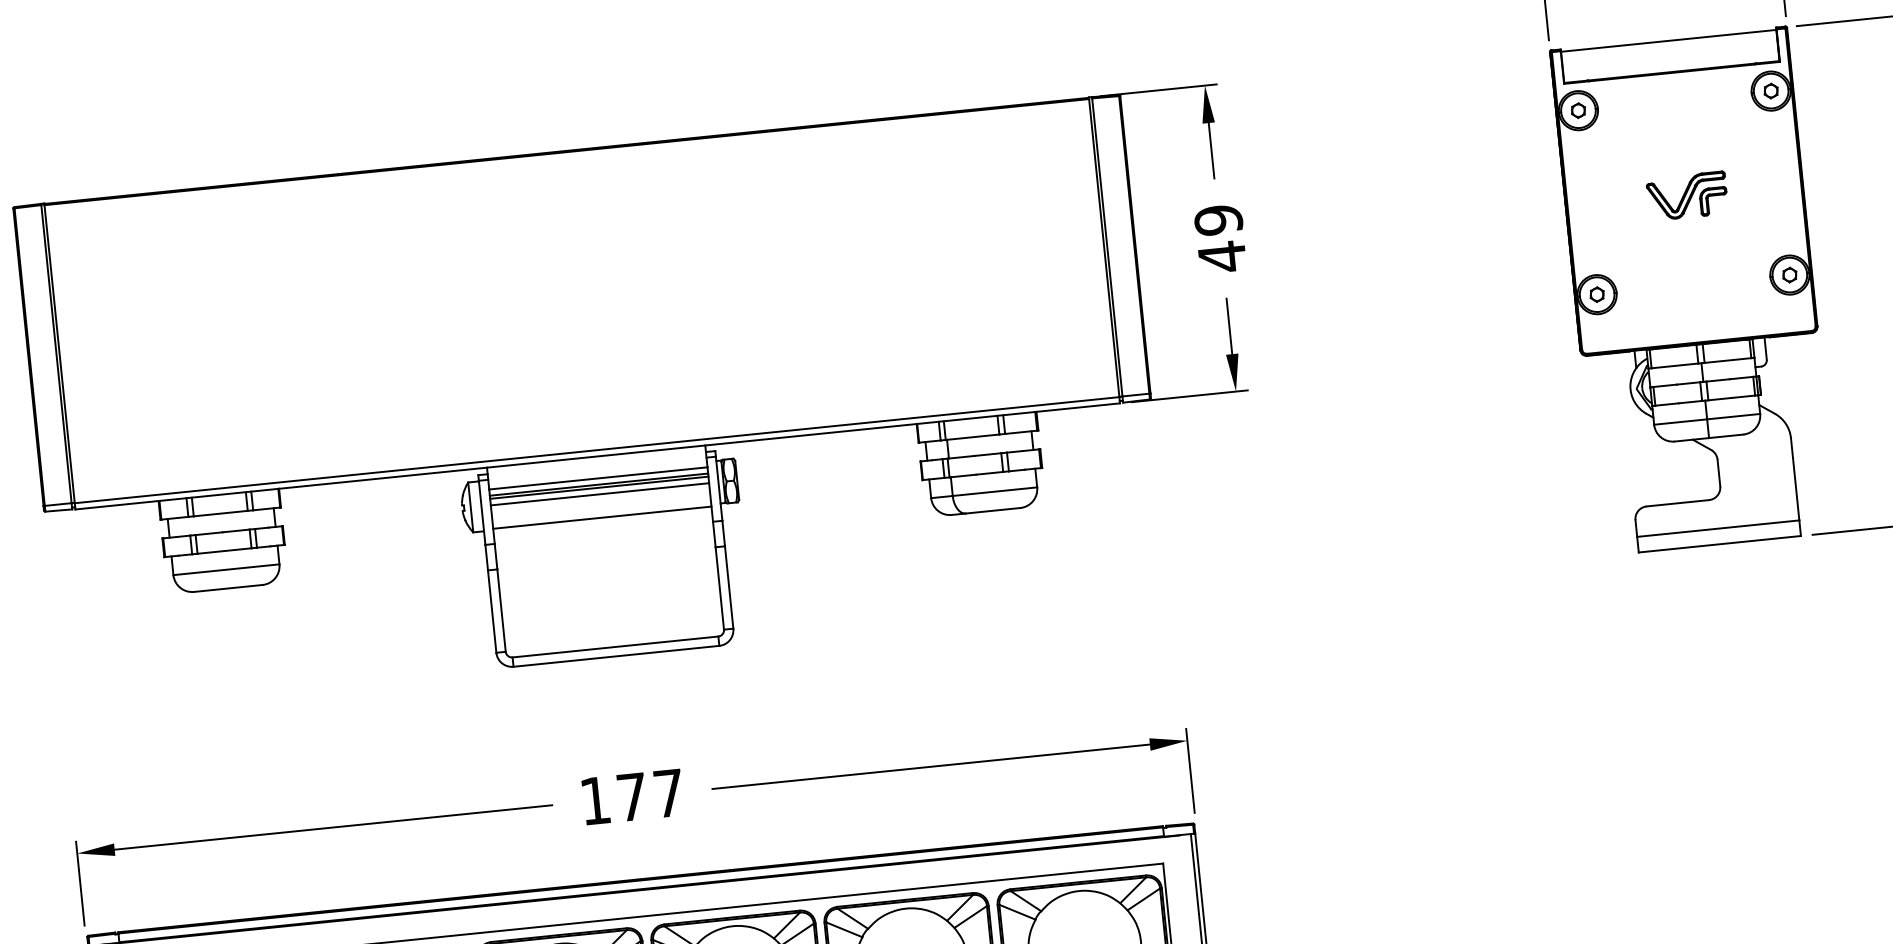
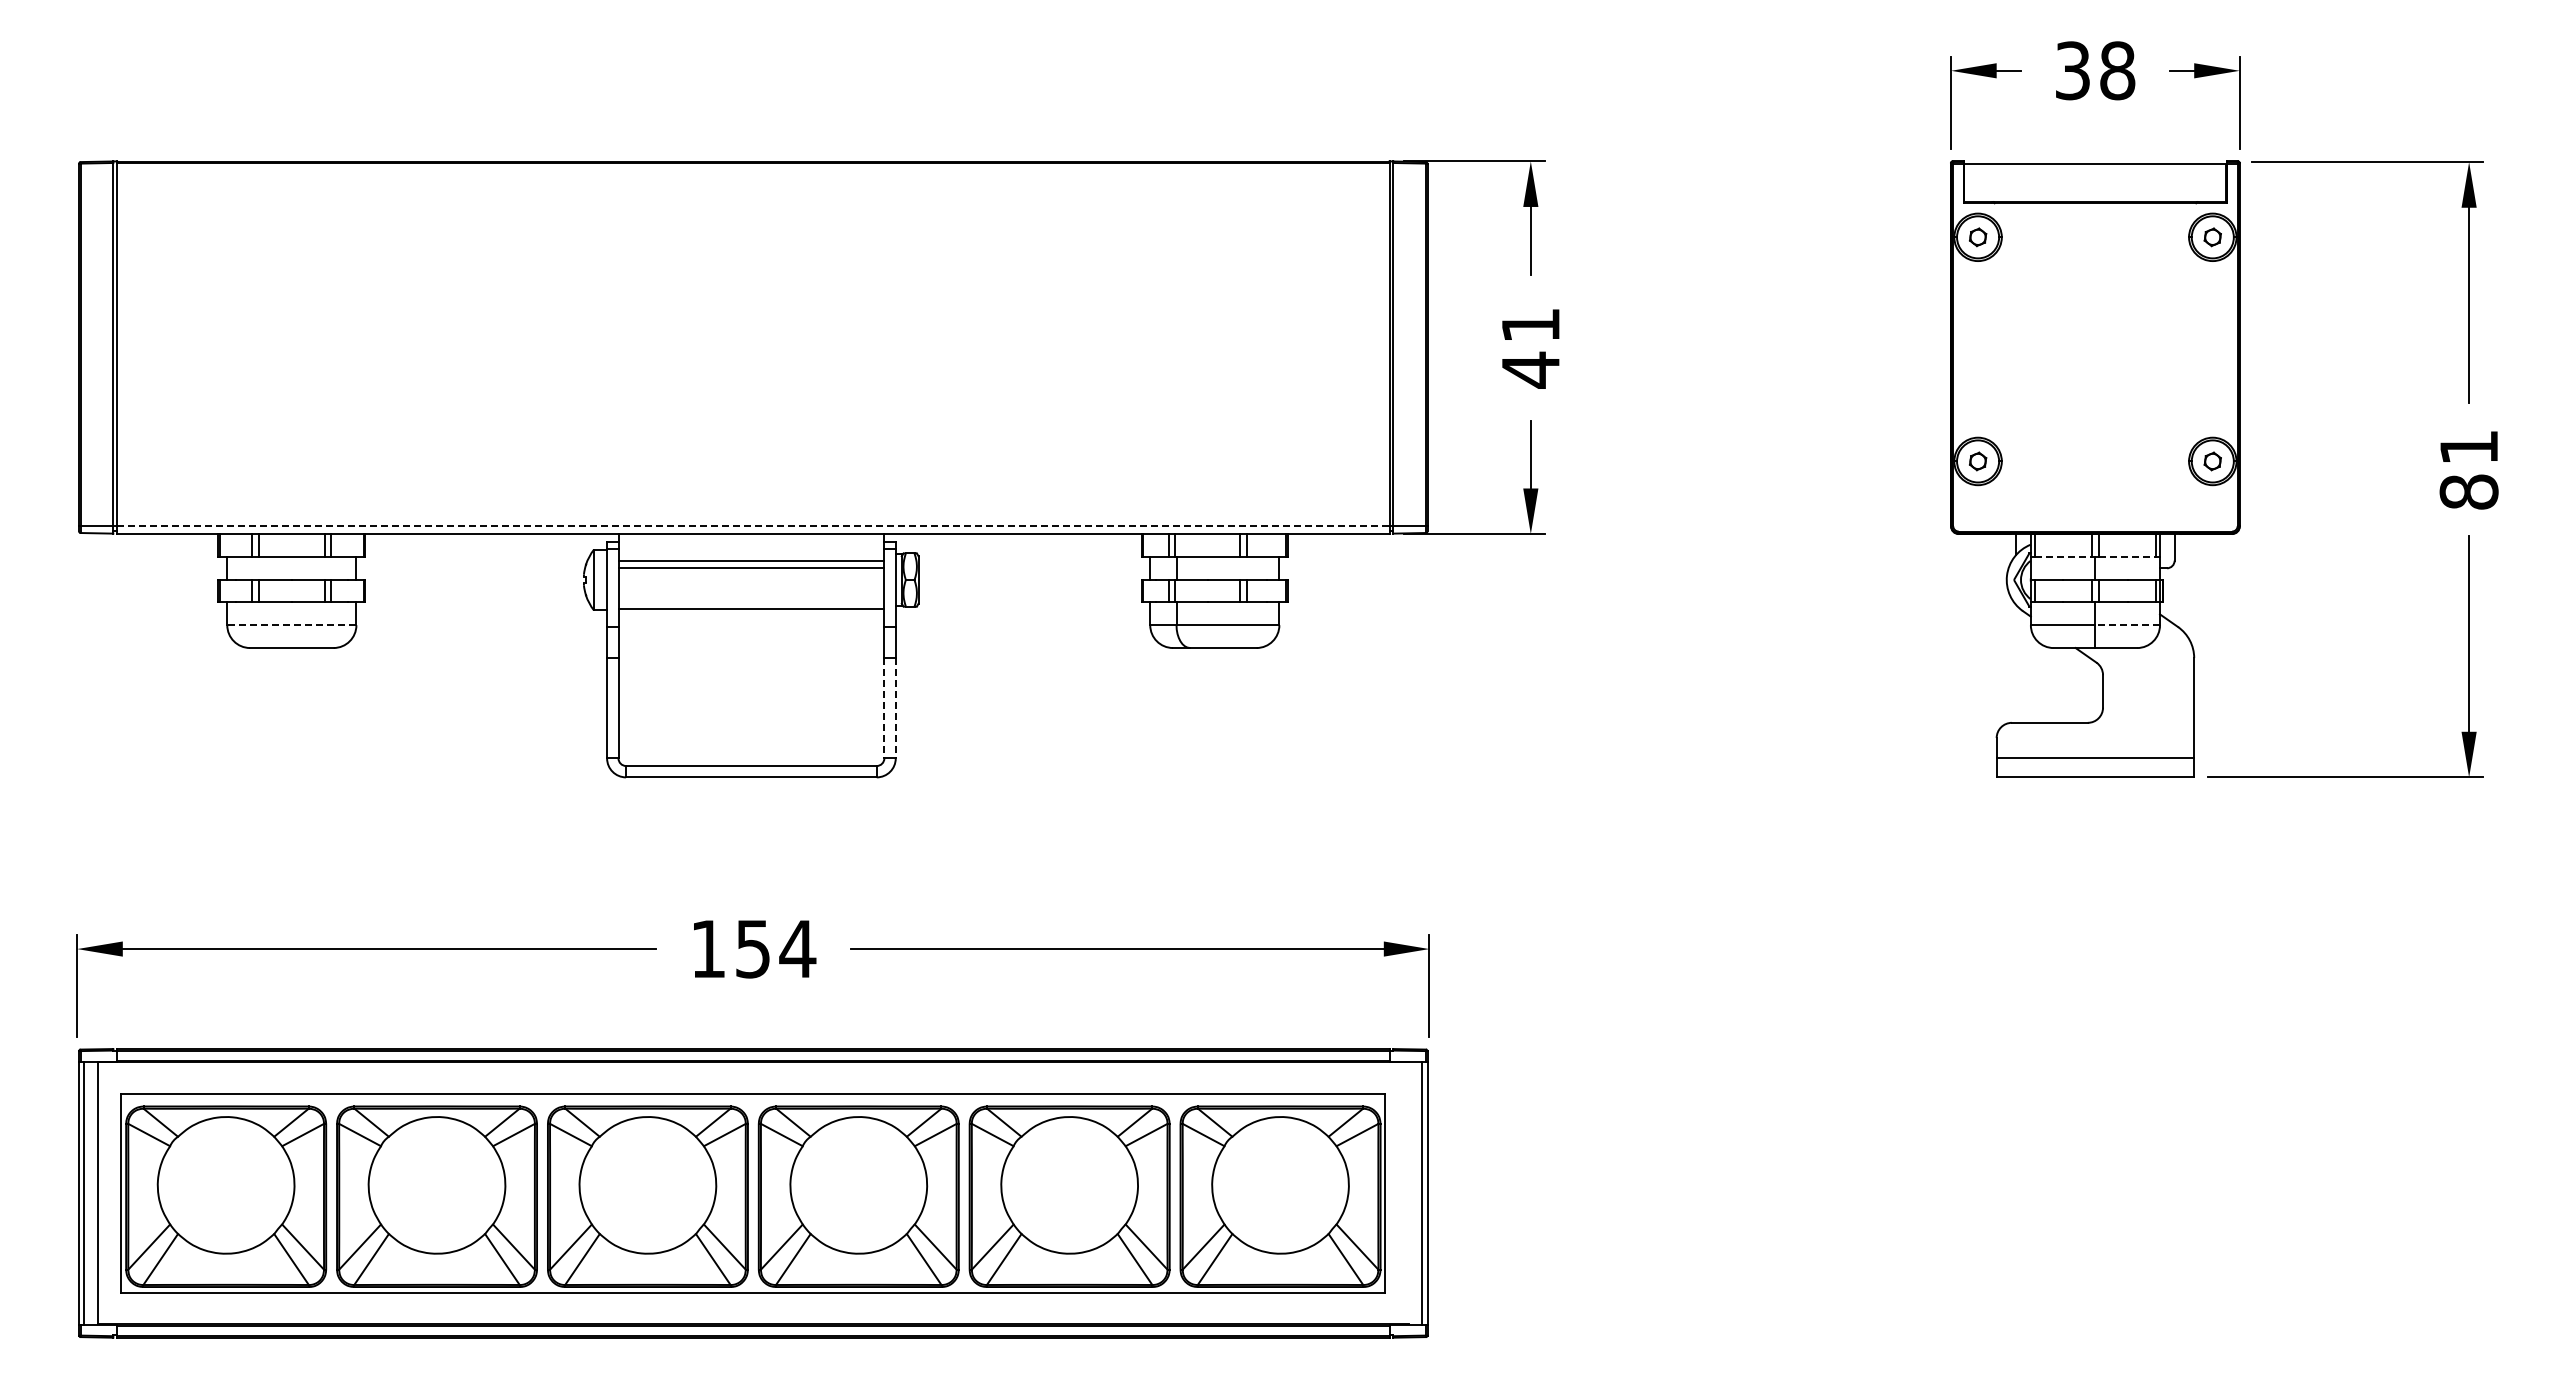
part: (1687, 195) -> (2098, 353), removed
text: (1218, 220) -> (1530, 325), 49 -> 41
line: (1728, 360) -> (2128, 556), solid -> dashed
line: (1675, 365) -> (2063, 556), solid -> dashed
line: (1733, 416) -> (2127, 625), solid -> dashed
line: (597, 450) -> (753, 526), solid -> dashed
line: (599, 488) -> (751, 572), removed
line: (600, 494) -> (751, 580), removed
line: (226, 569) -> (291, 625), solid -> dashed
line: (728, 587) -> (895, 708), solid -> dashed
line: (719, 588) -> (884, 708), solid -> dashed
text: (651, 795) -> (776, 949), 177 -> 154

